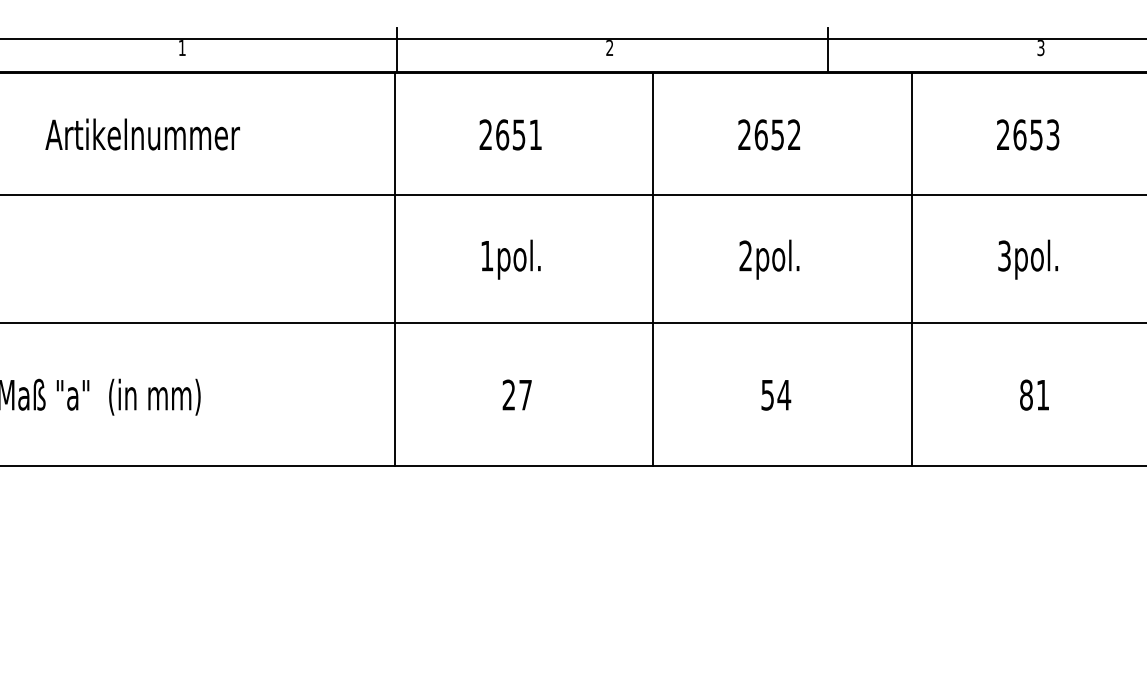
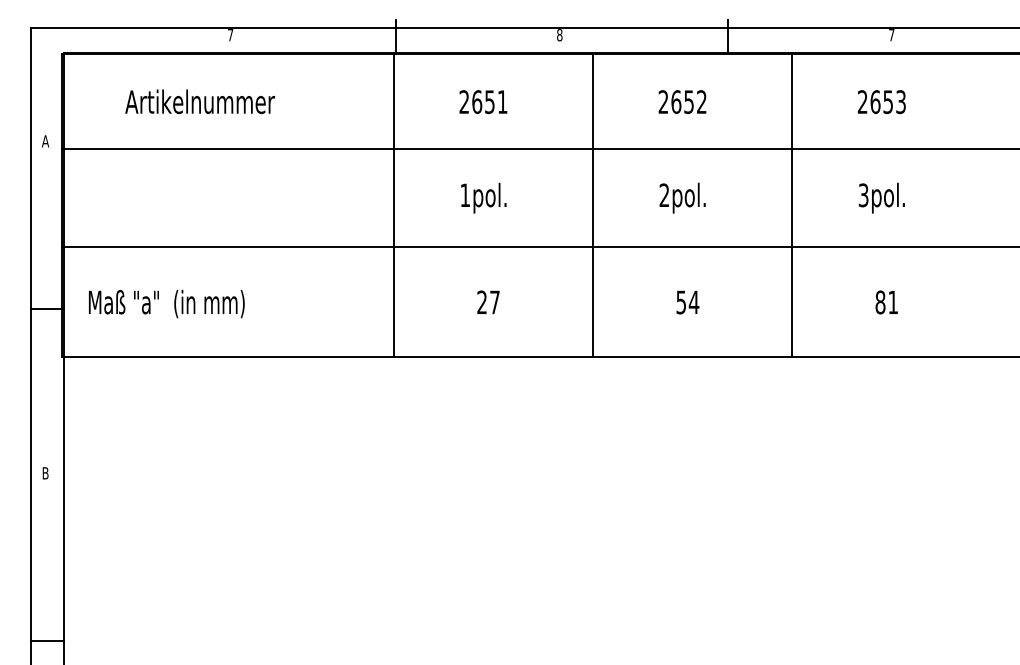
text: (182, 48) -> (230, 35), 1 -> 7
text: (609, 48) -> (559, 35), 2 -> 8
text: (1040, 48) -> (891, 35), 3 -> 7

